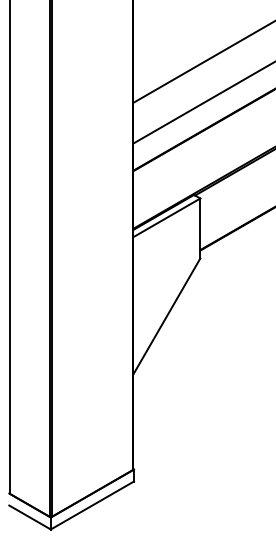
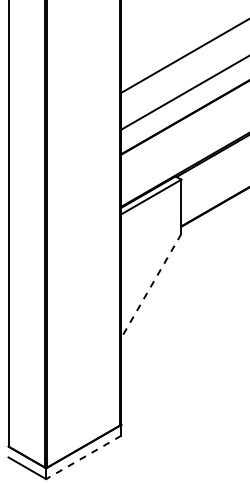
line: (167, 316) -> (151, 286), solid -> dashed
line: (92, 505) -> (83, 457), solid -> dashed

